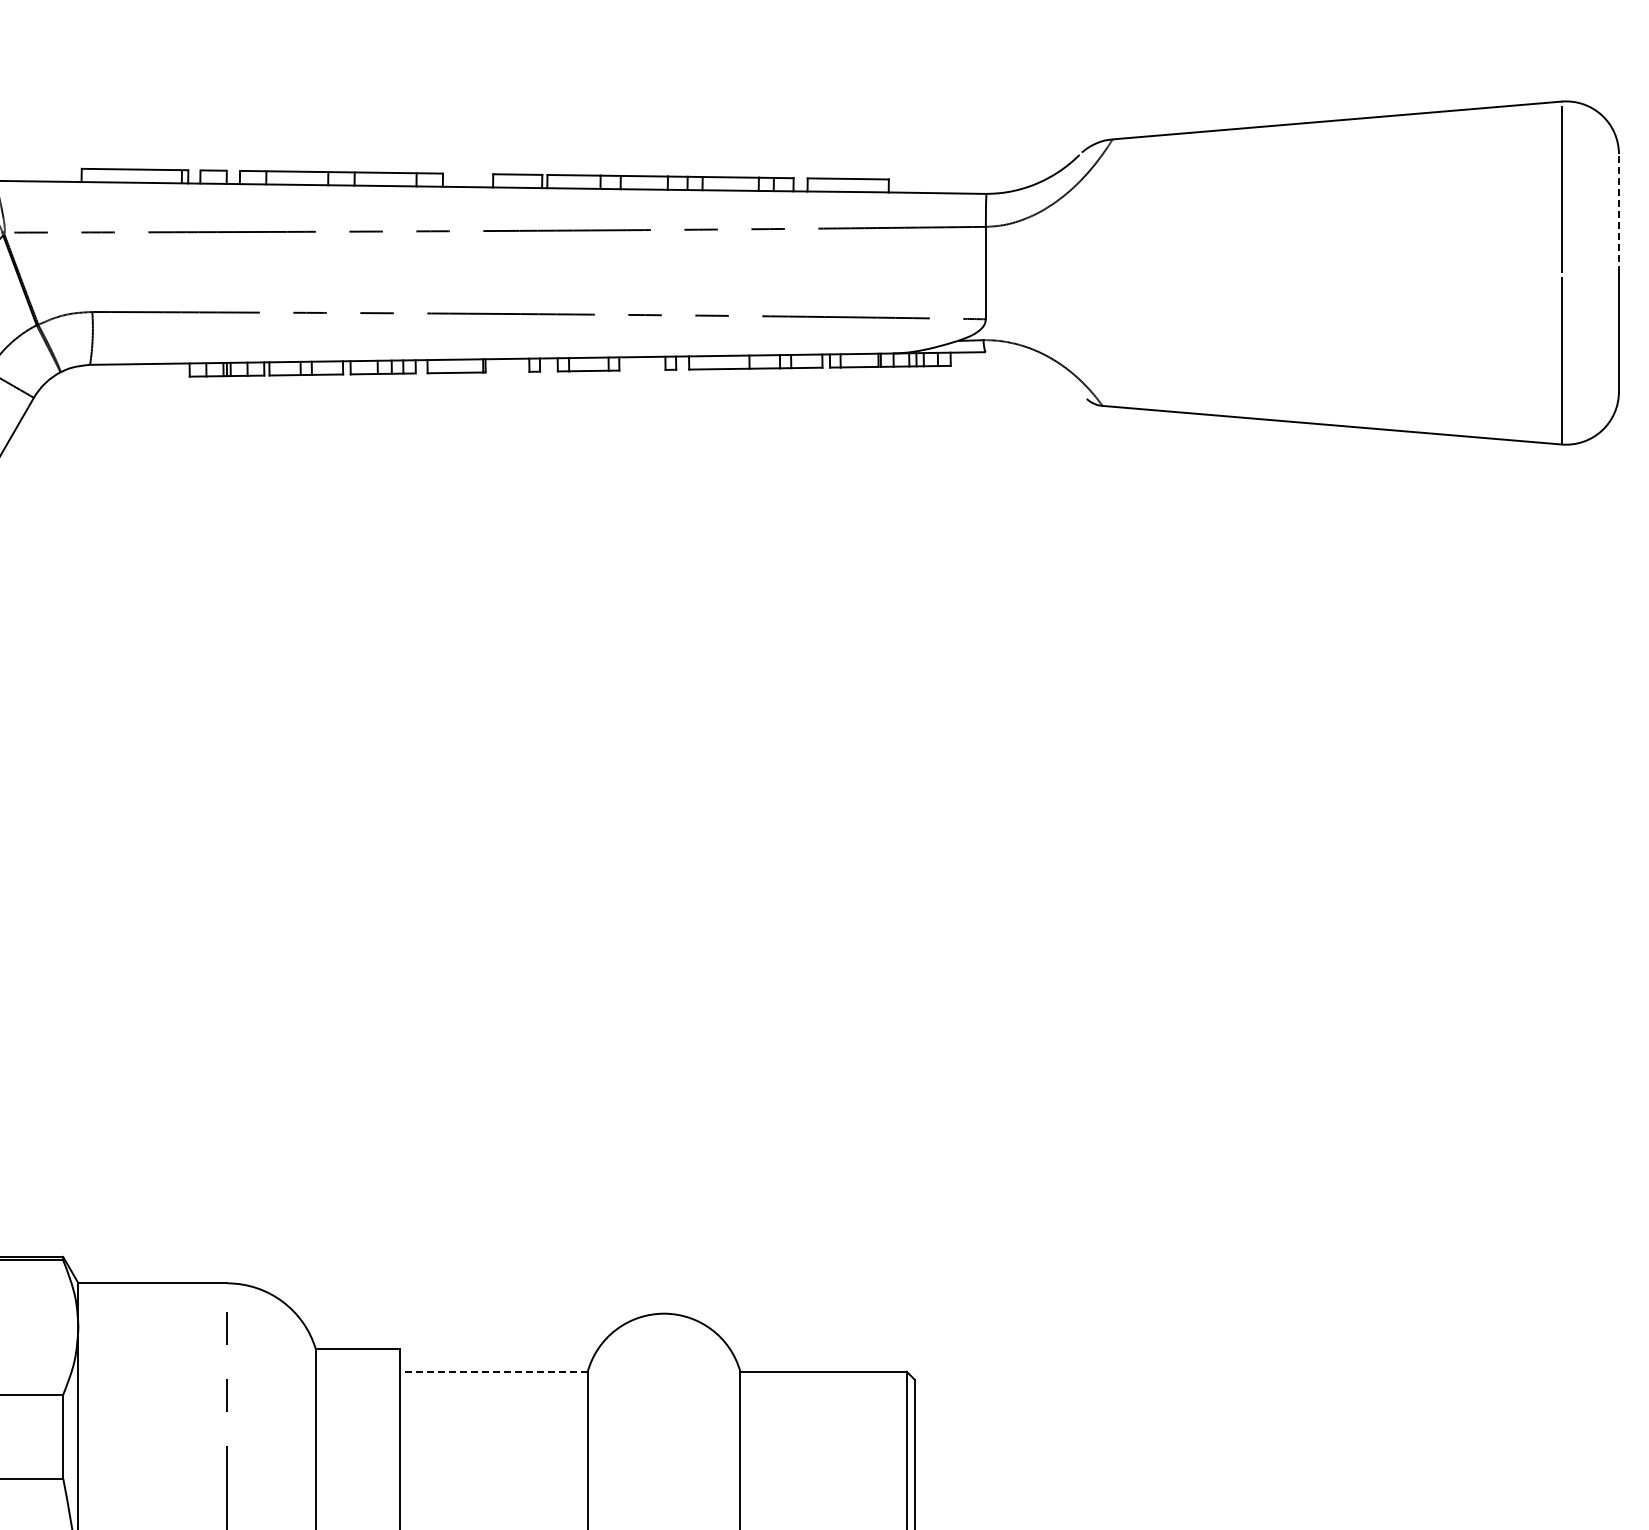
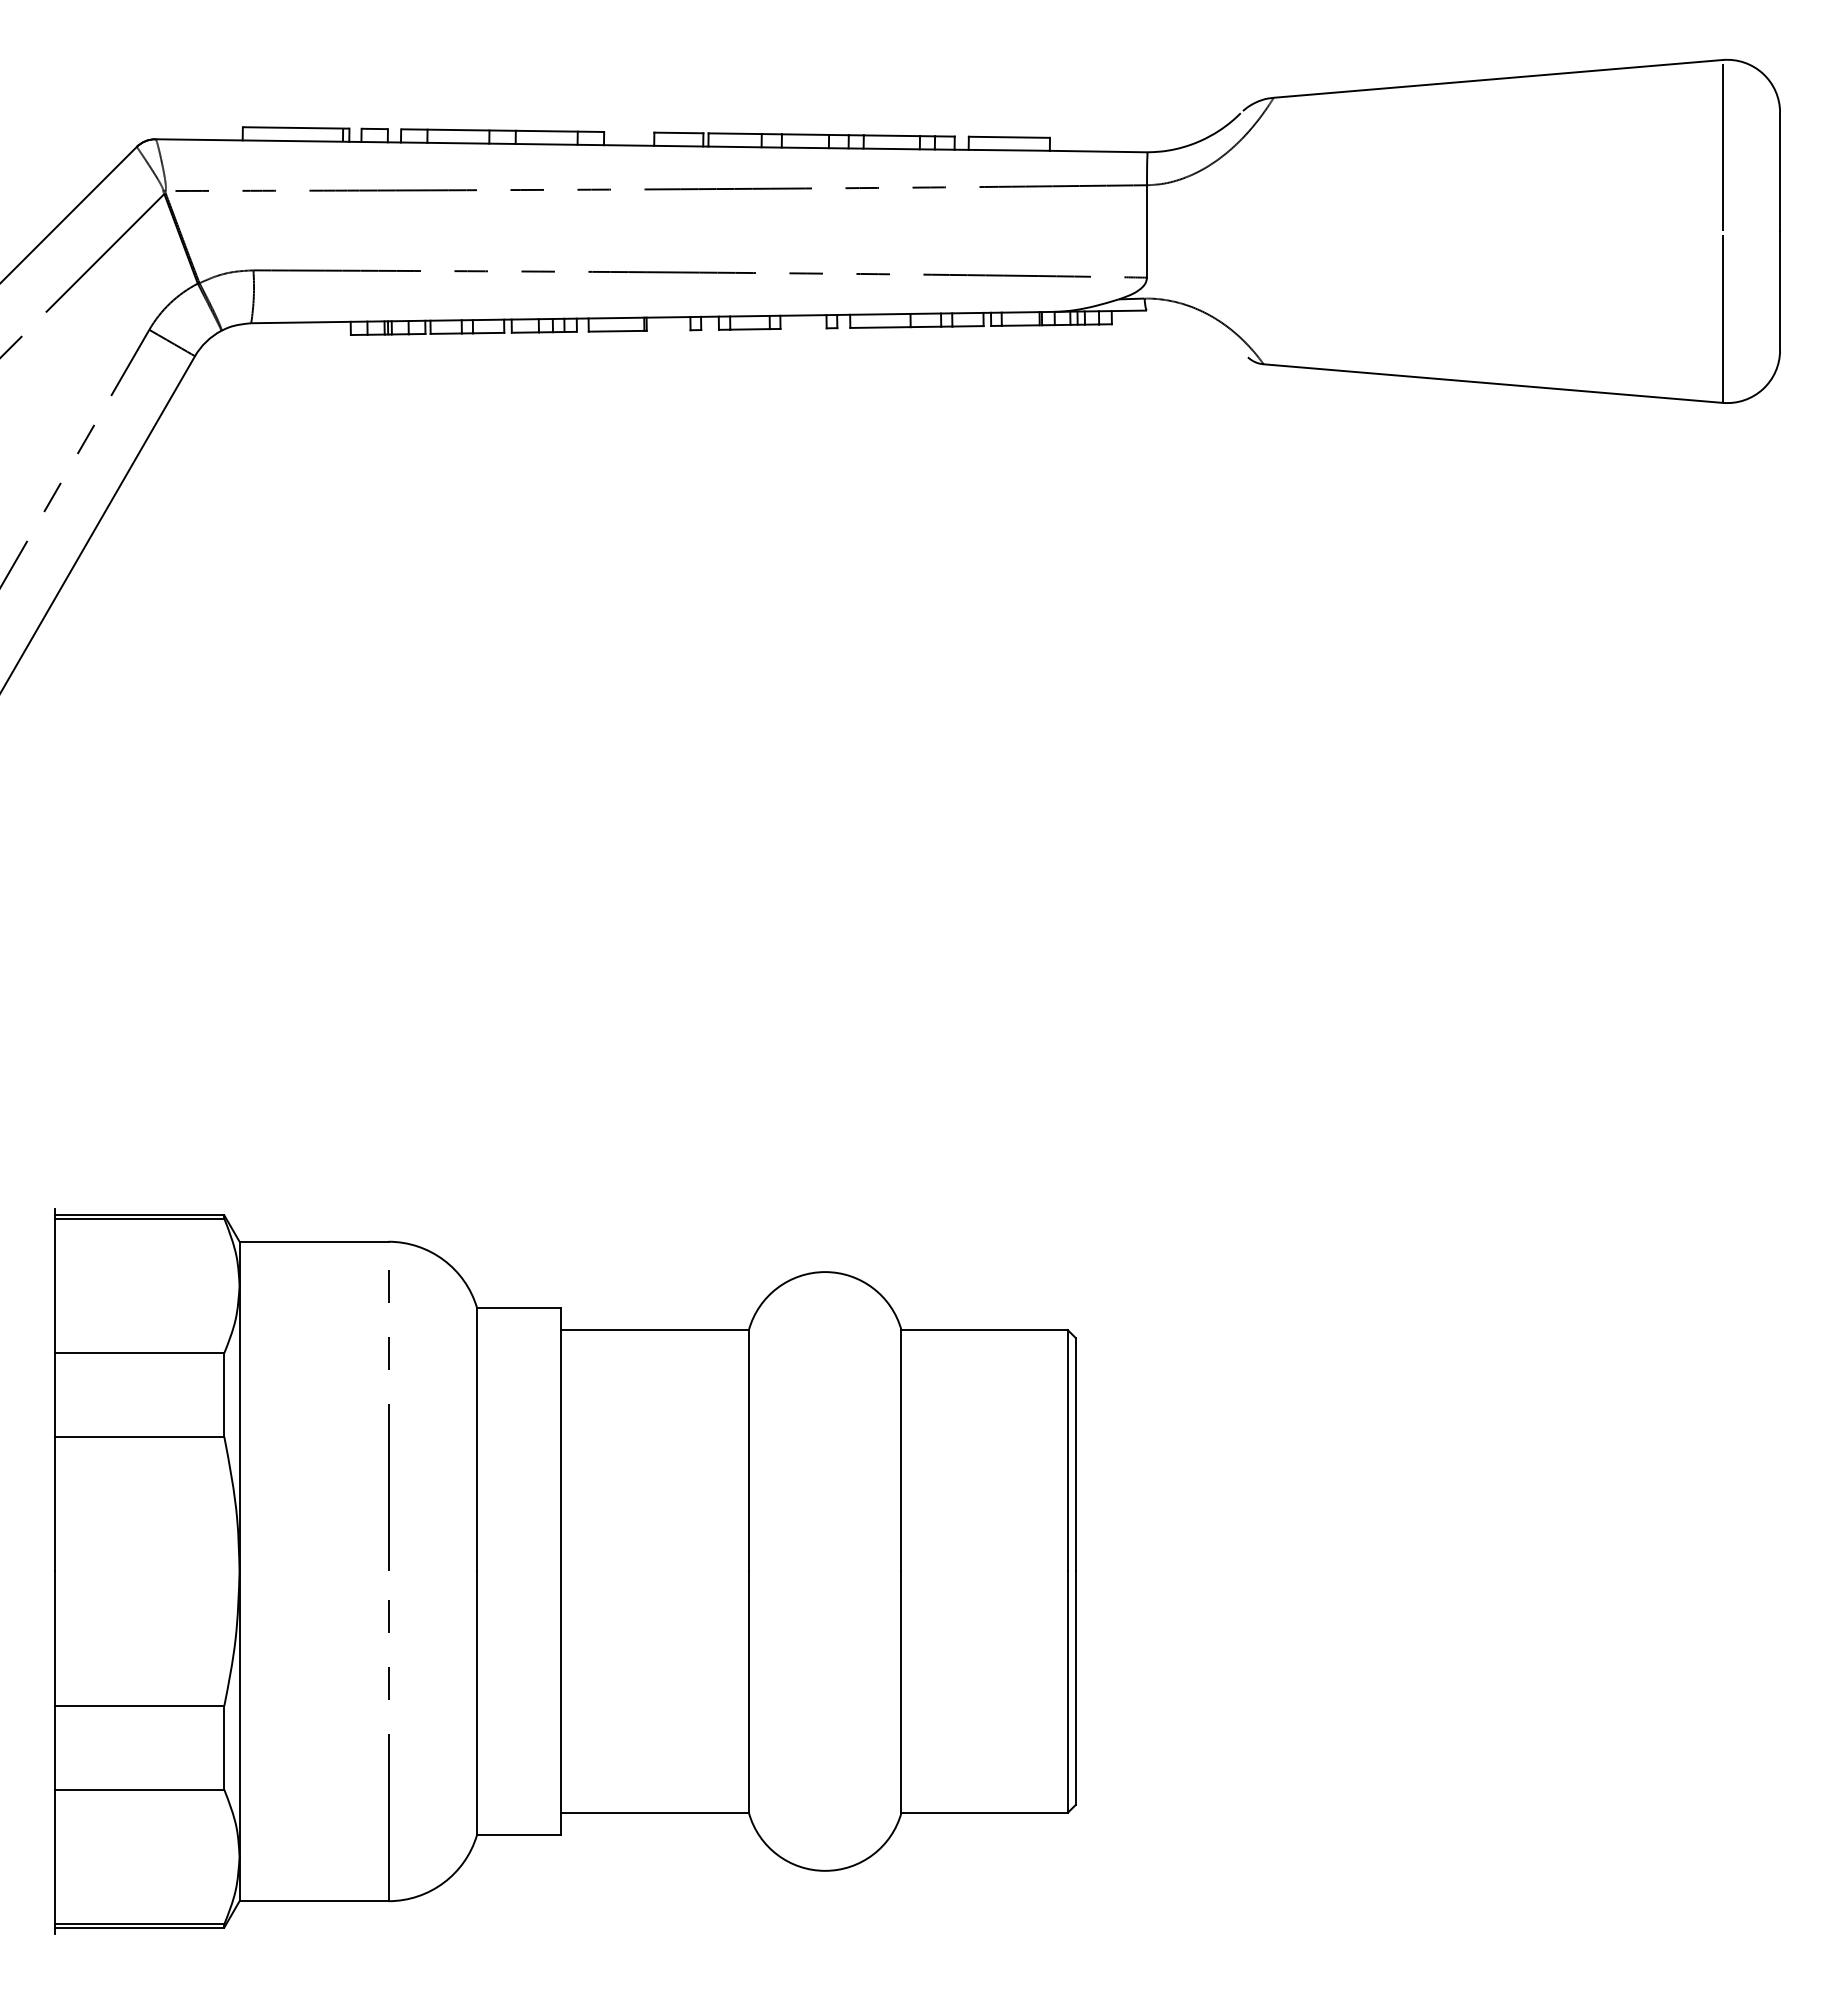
line: (1619, 213) -> (1780, 171), dashed -> solid
line: (494, 1372) -> (655, 1330), dashed -> solid

